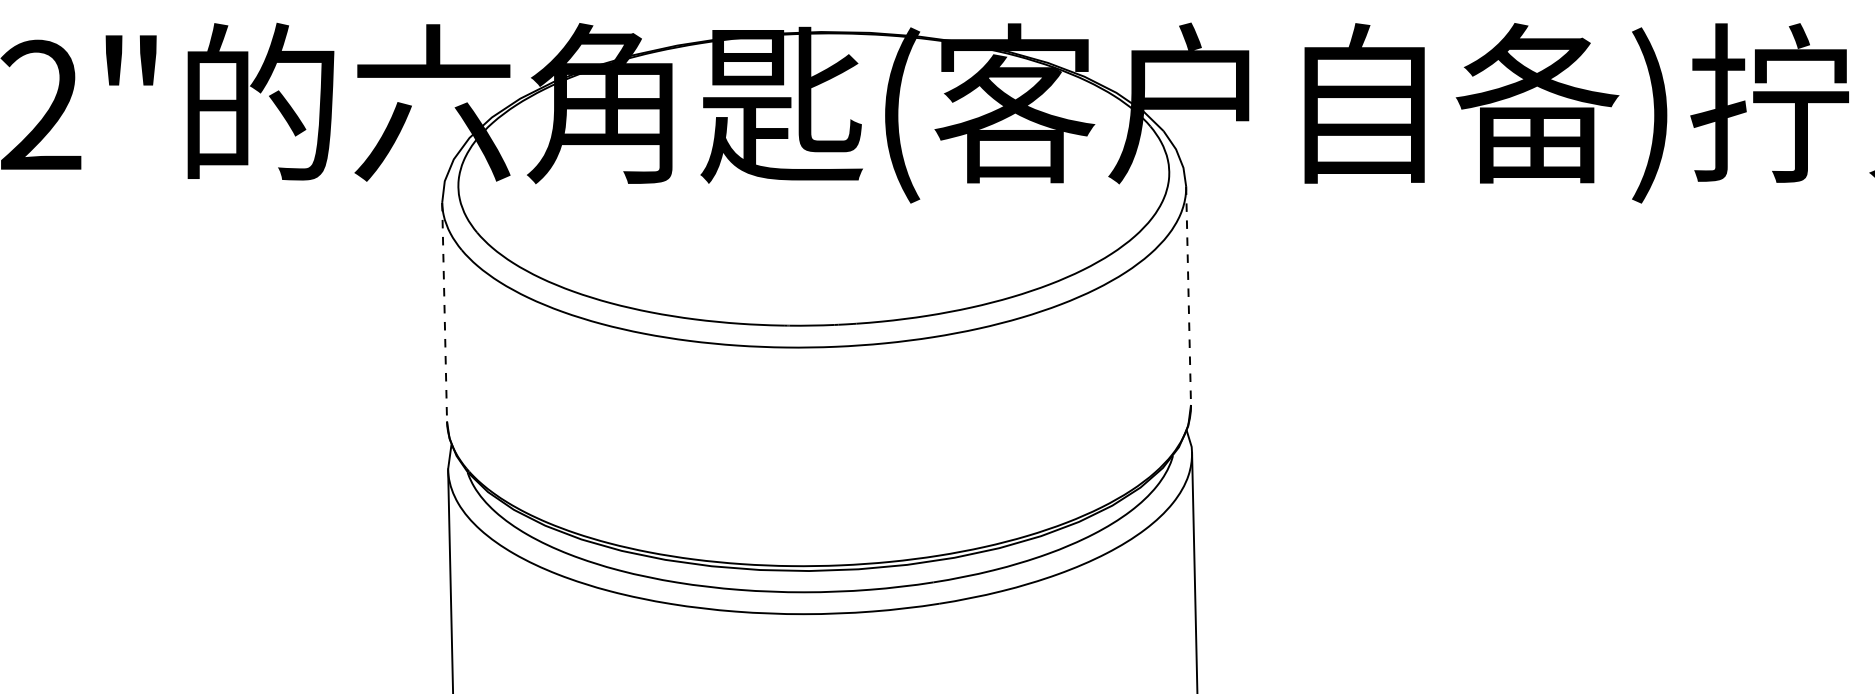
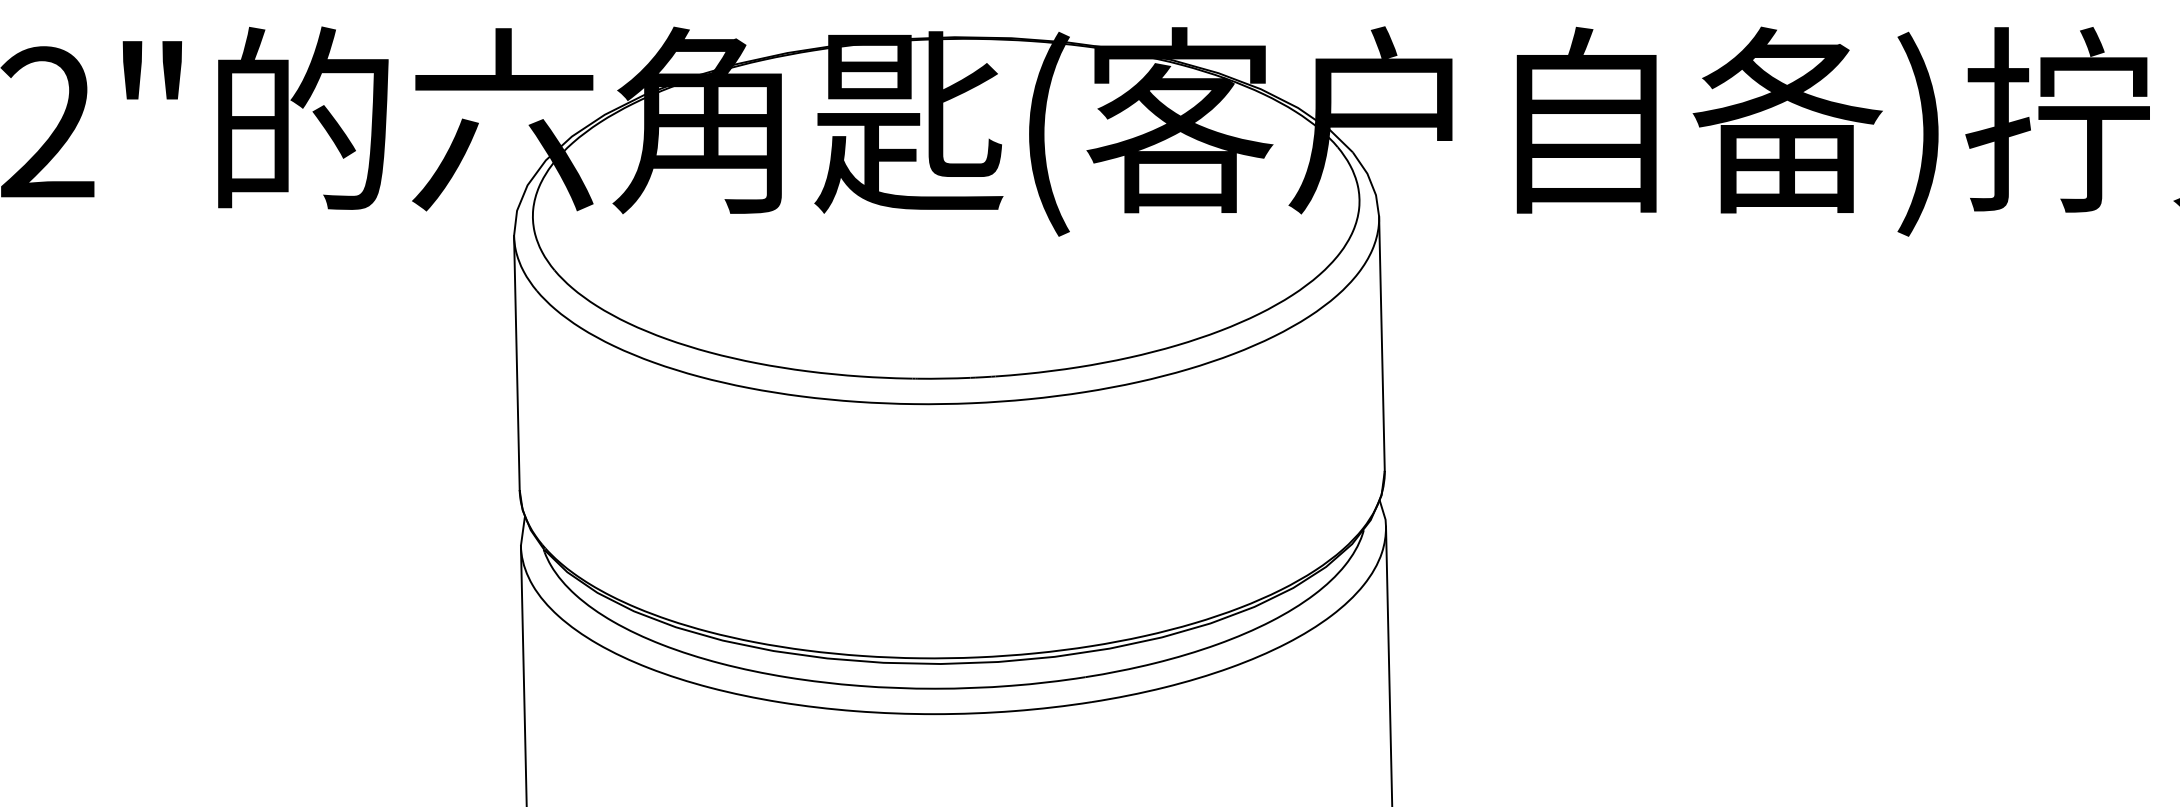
line: (1188, 296) -> (1381, 344), dashed -> solid
line: (444, 312) -> (516, 363), dashed -> solid

